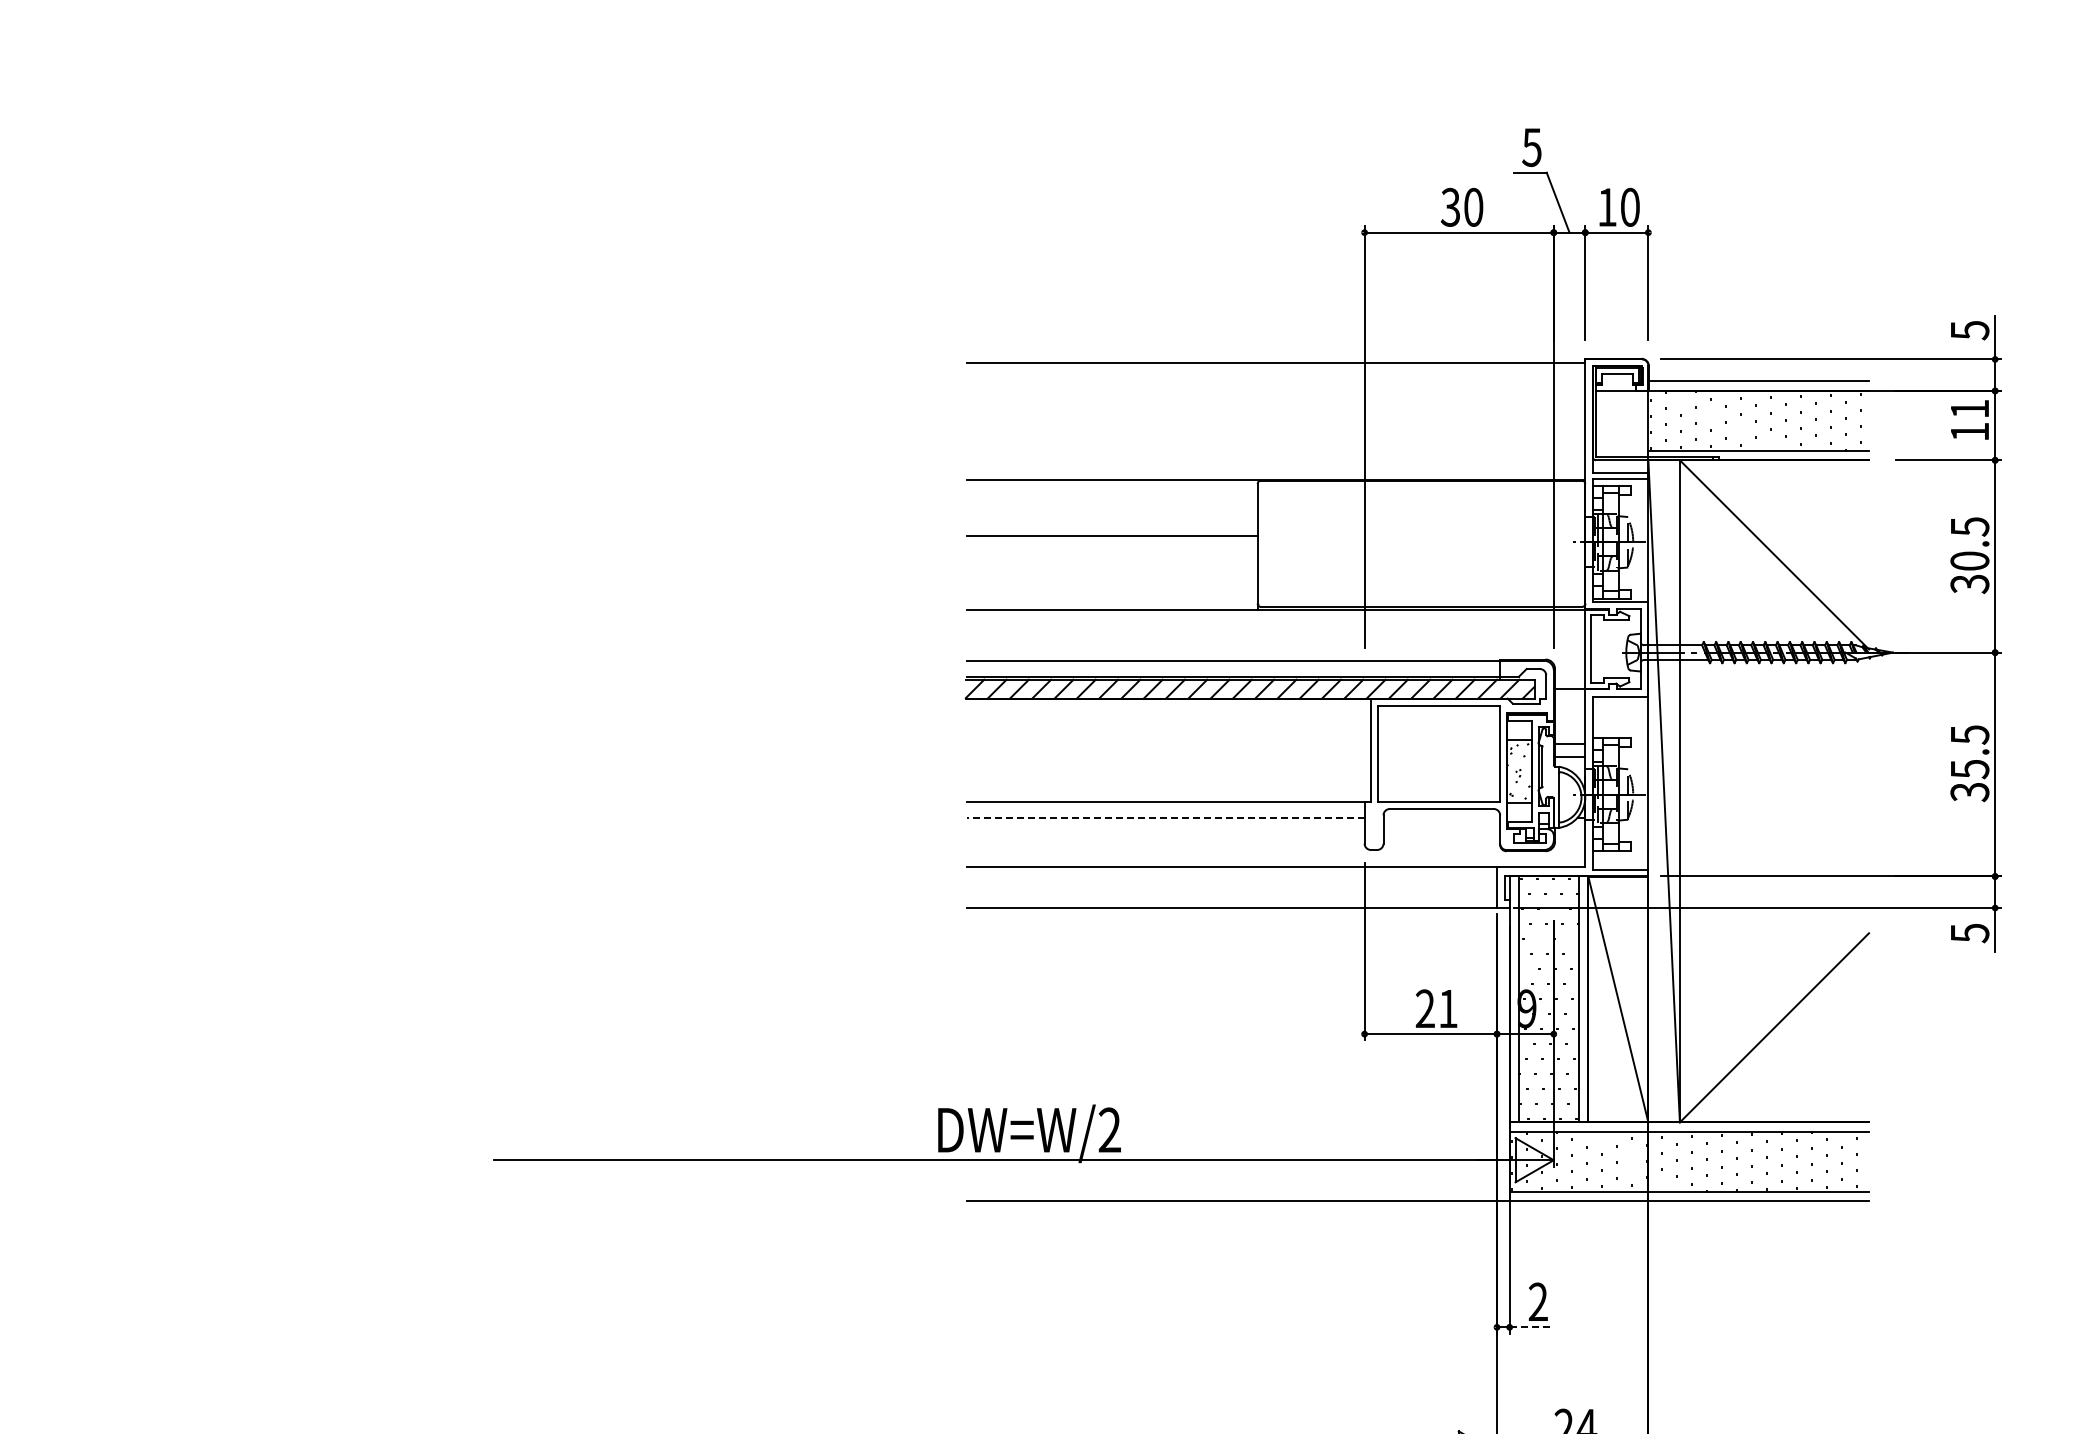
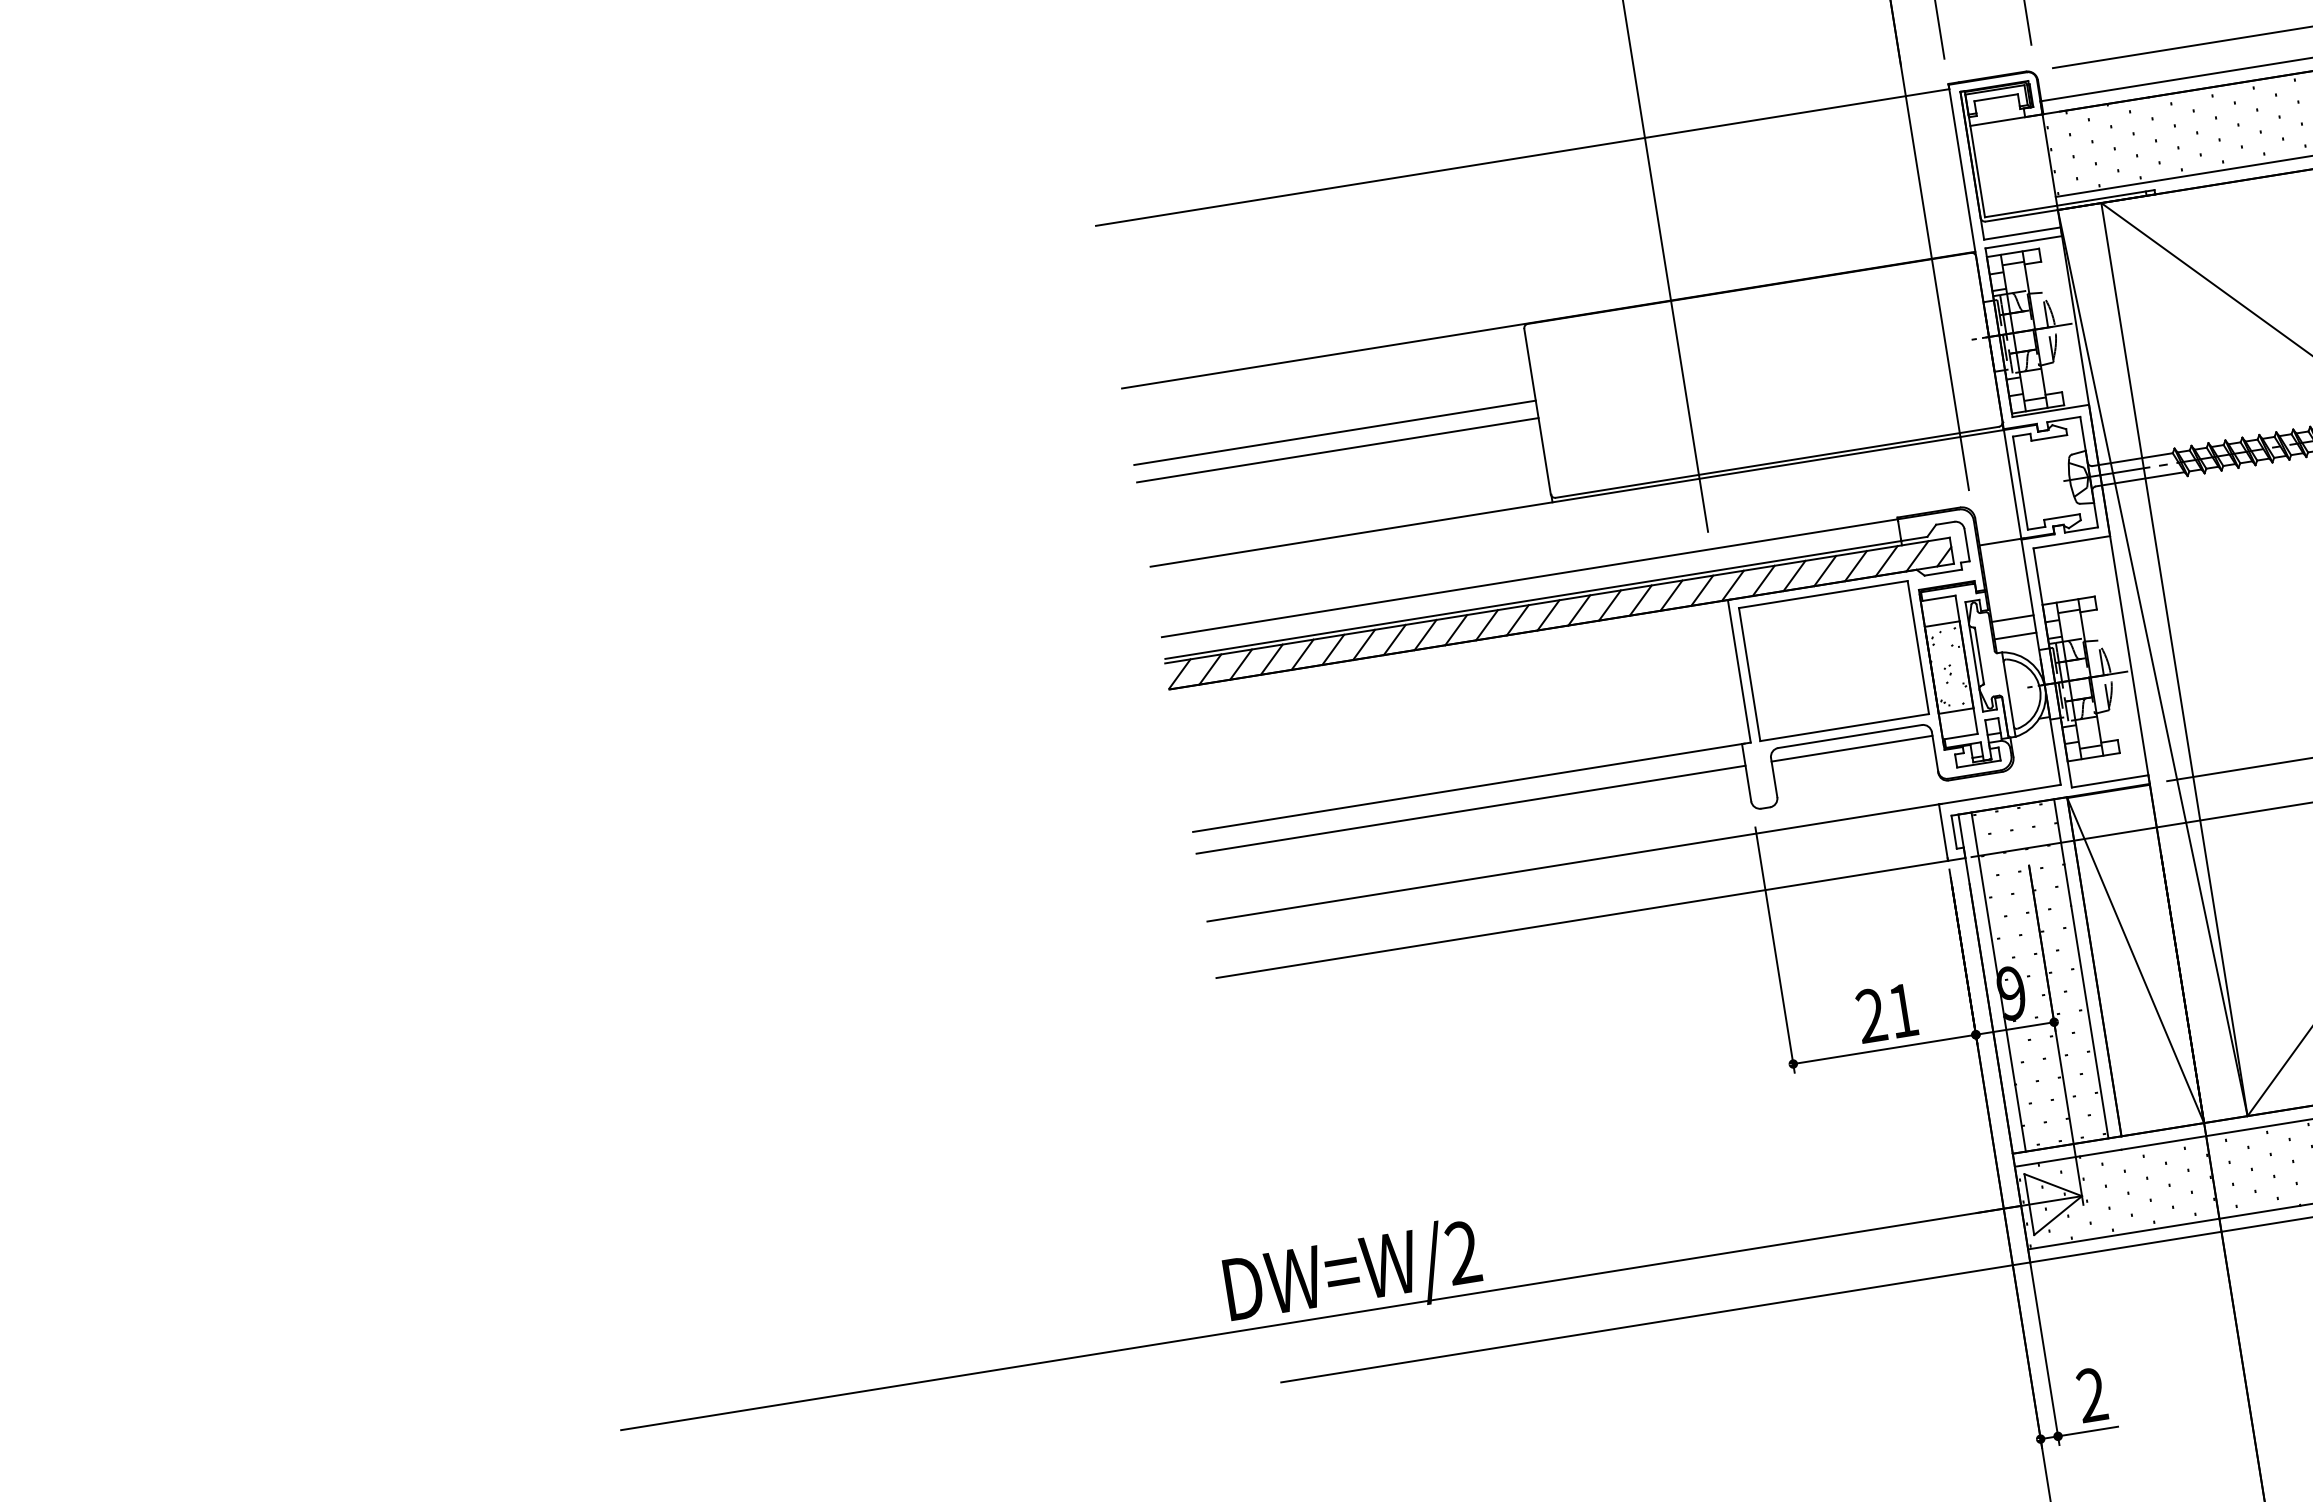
line: (1111, 548) -> (1336, 450), added
line: (1165, 817) -> (1470, 809), dashed -> solid
line: (1441, 817) -> (1851, 748), added
line: (1531, 1327) -> (2088, 1431), dashed -> solid

